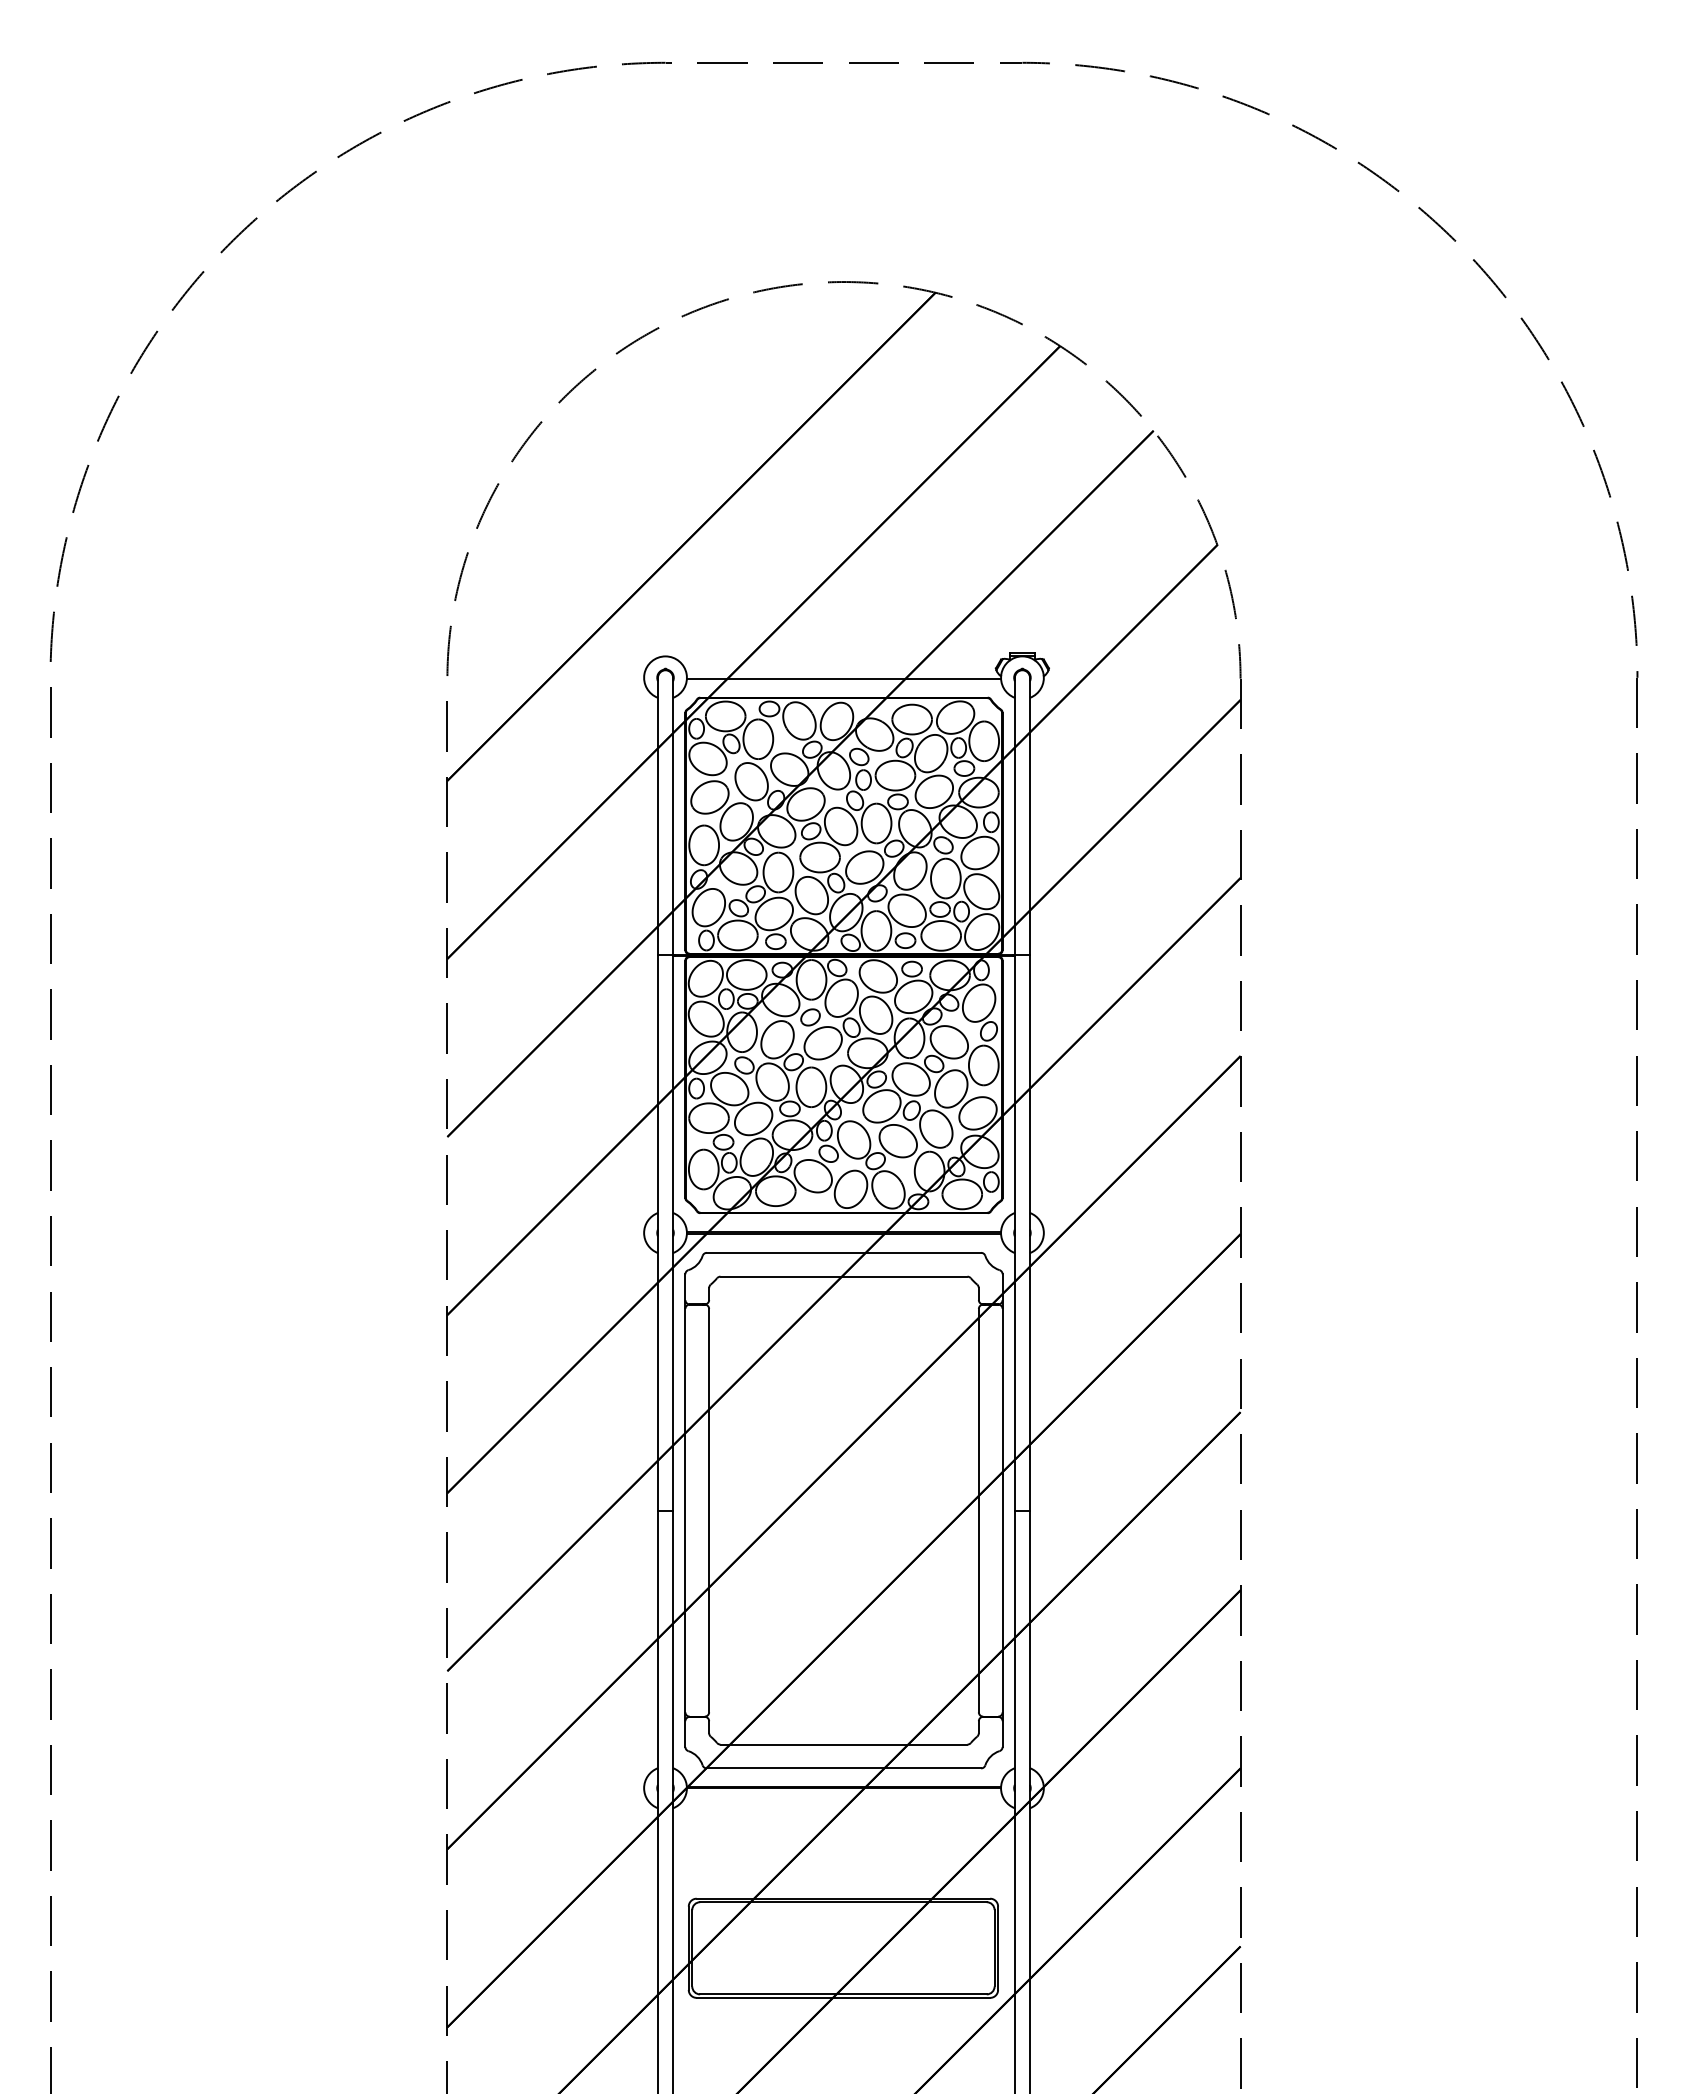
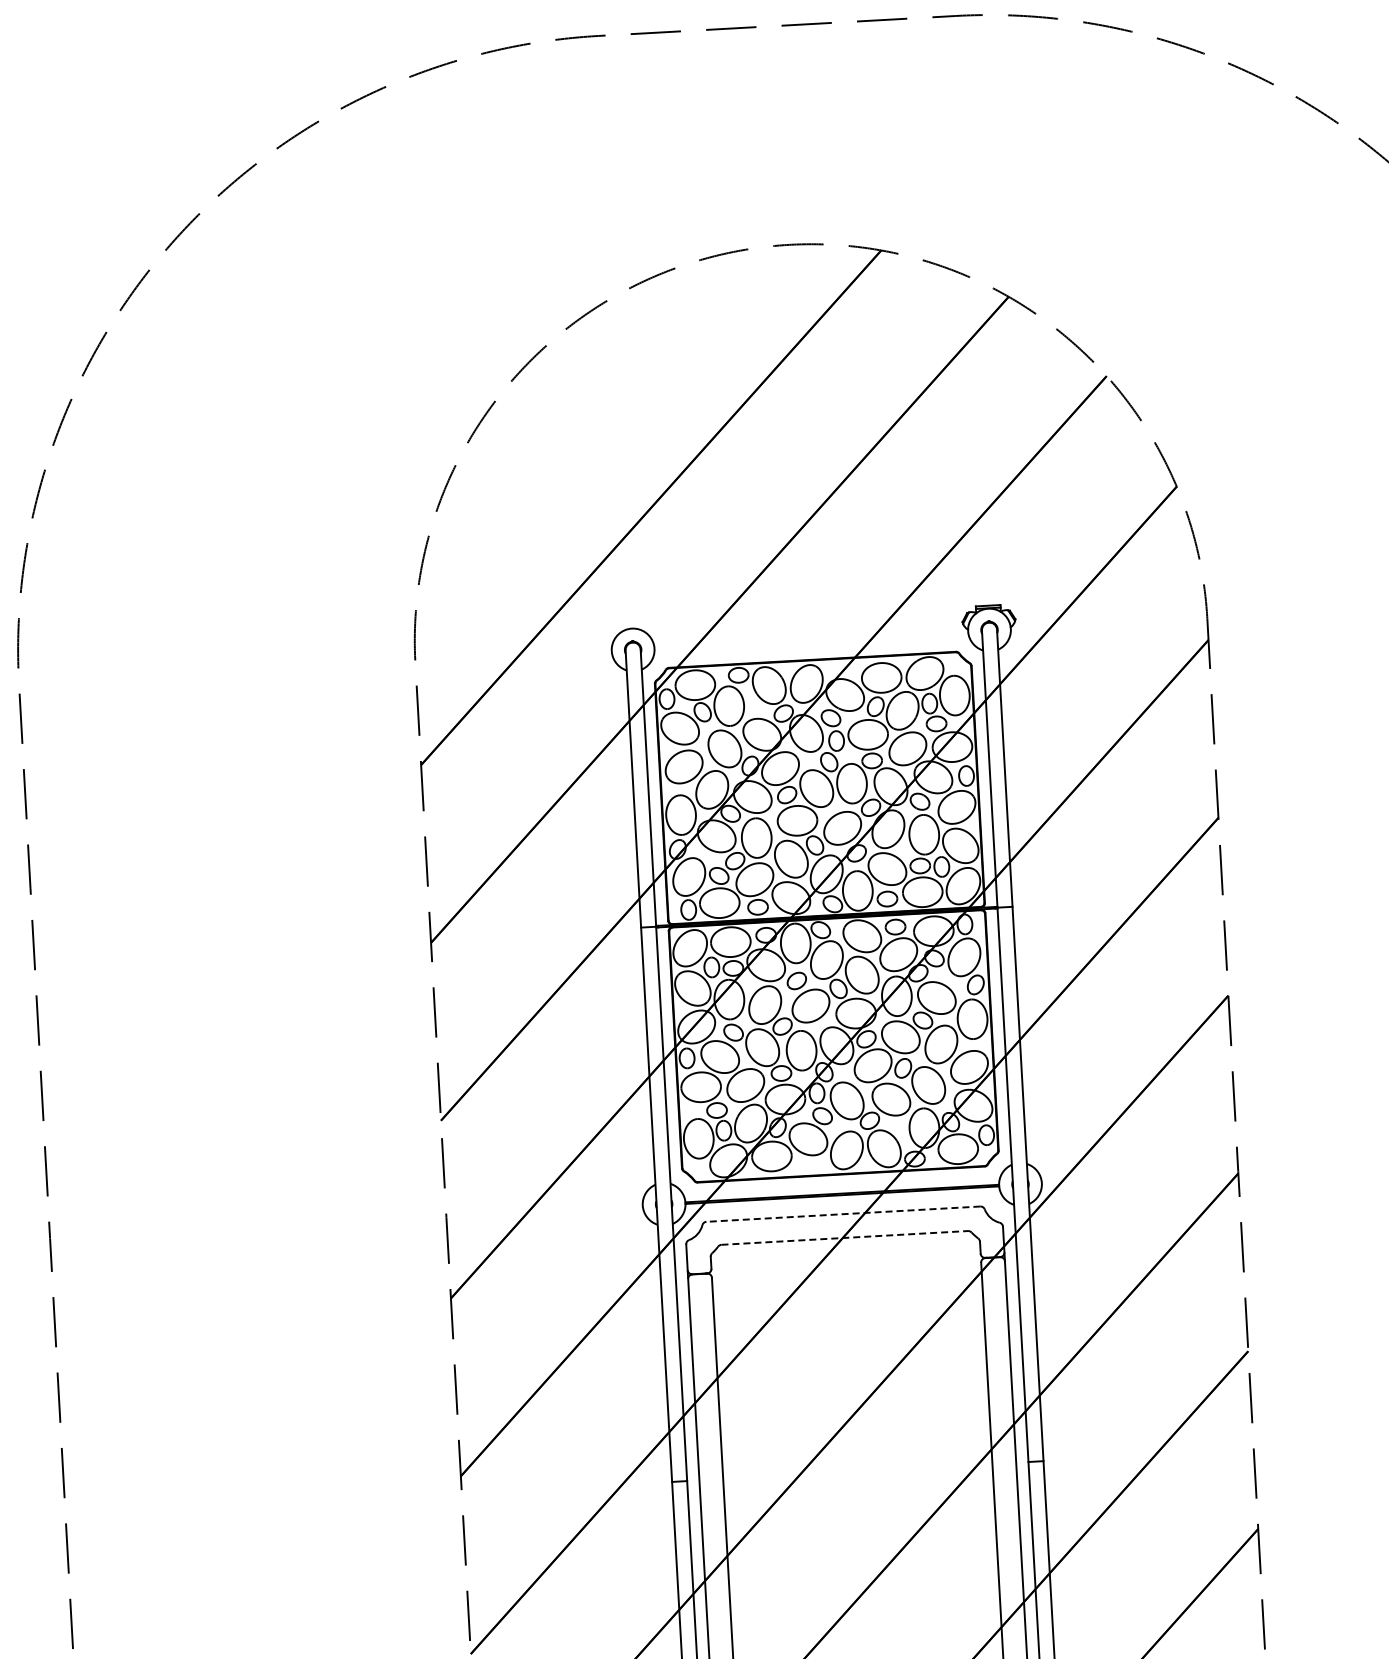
line: (843, 678) -> (810, 640), removed
line: (843, 1252) -> (842, 1213), solid -> dashed
line: (844, 1276) -> (845, 1237), solid -> dashed

